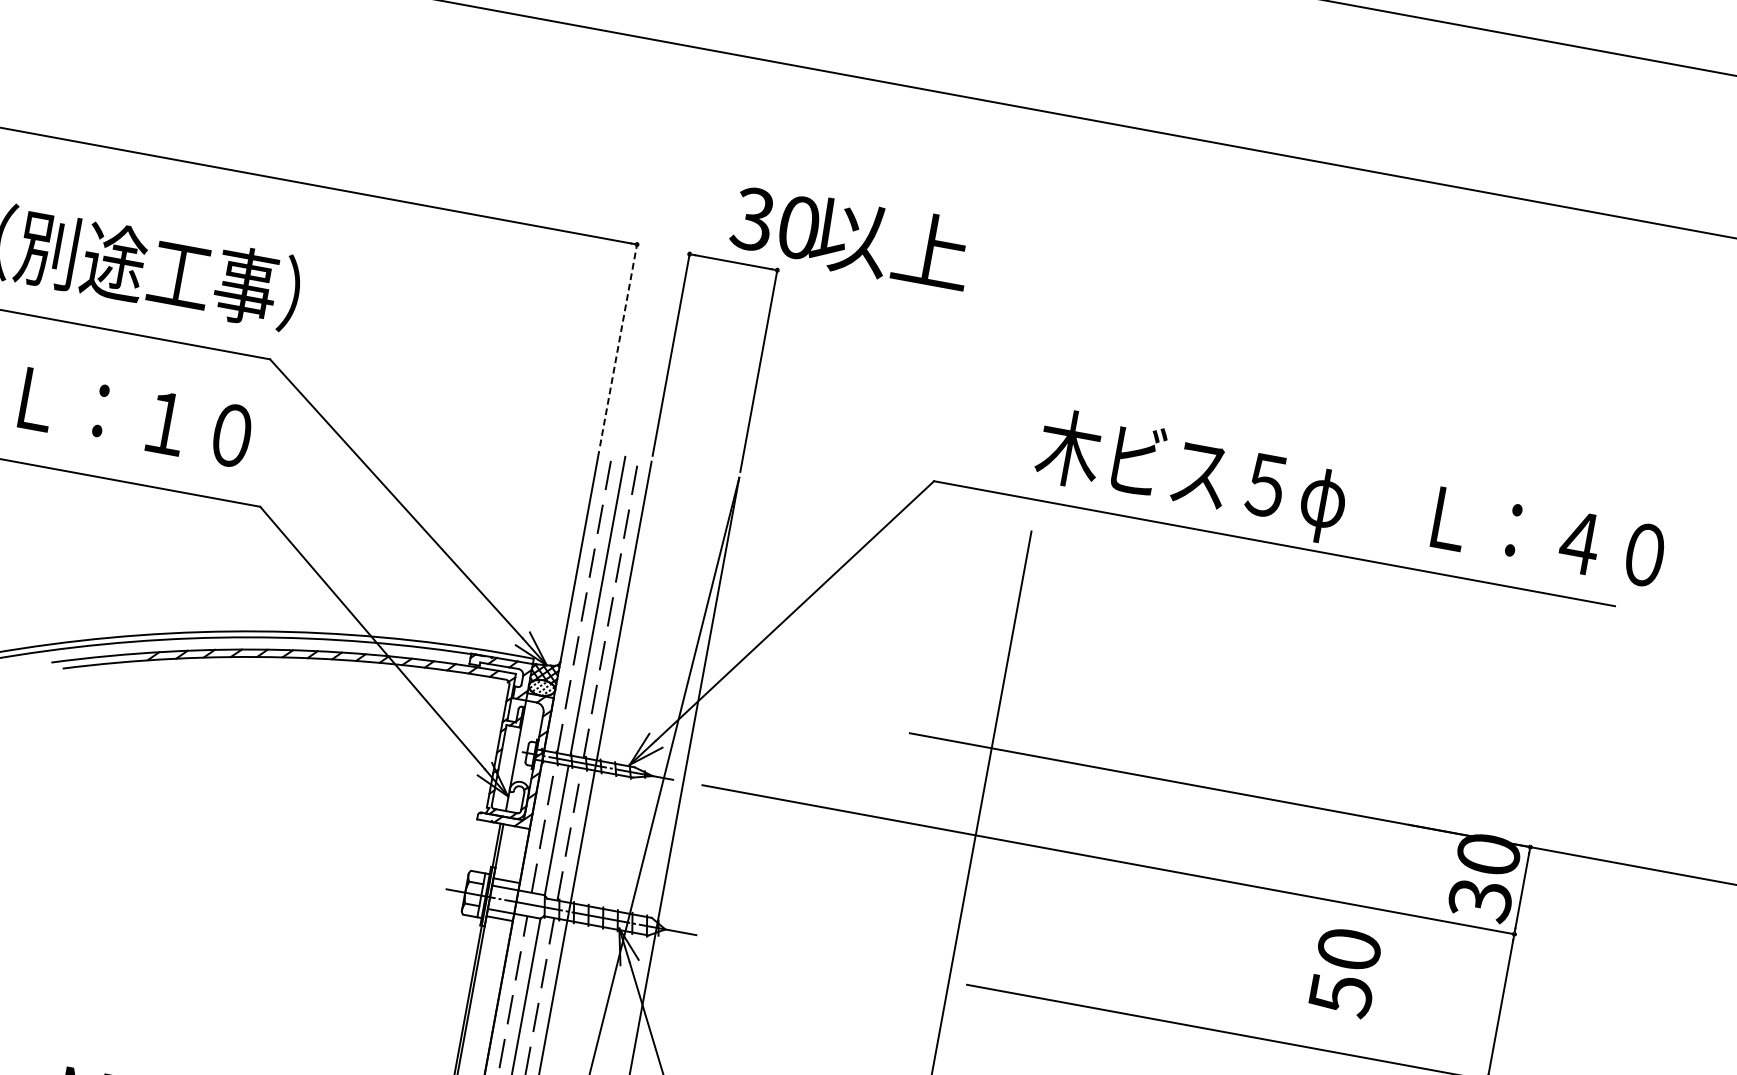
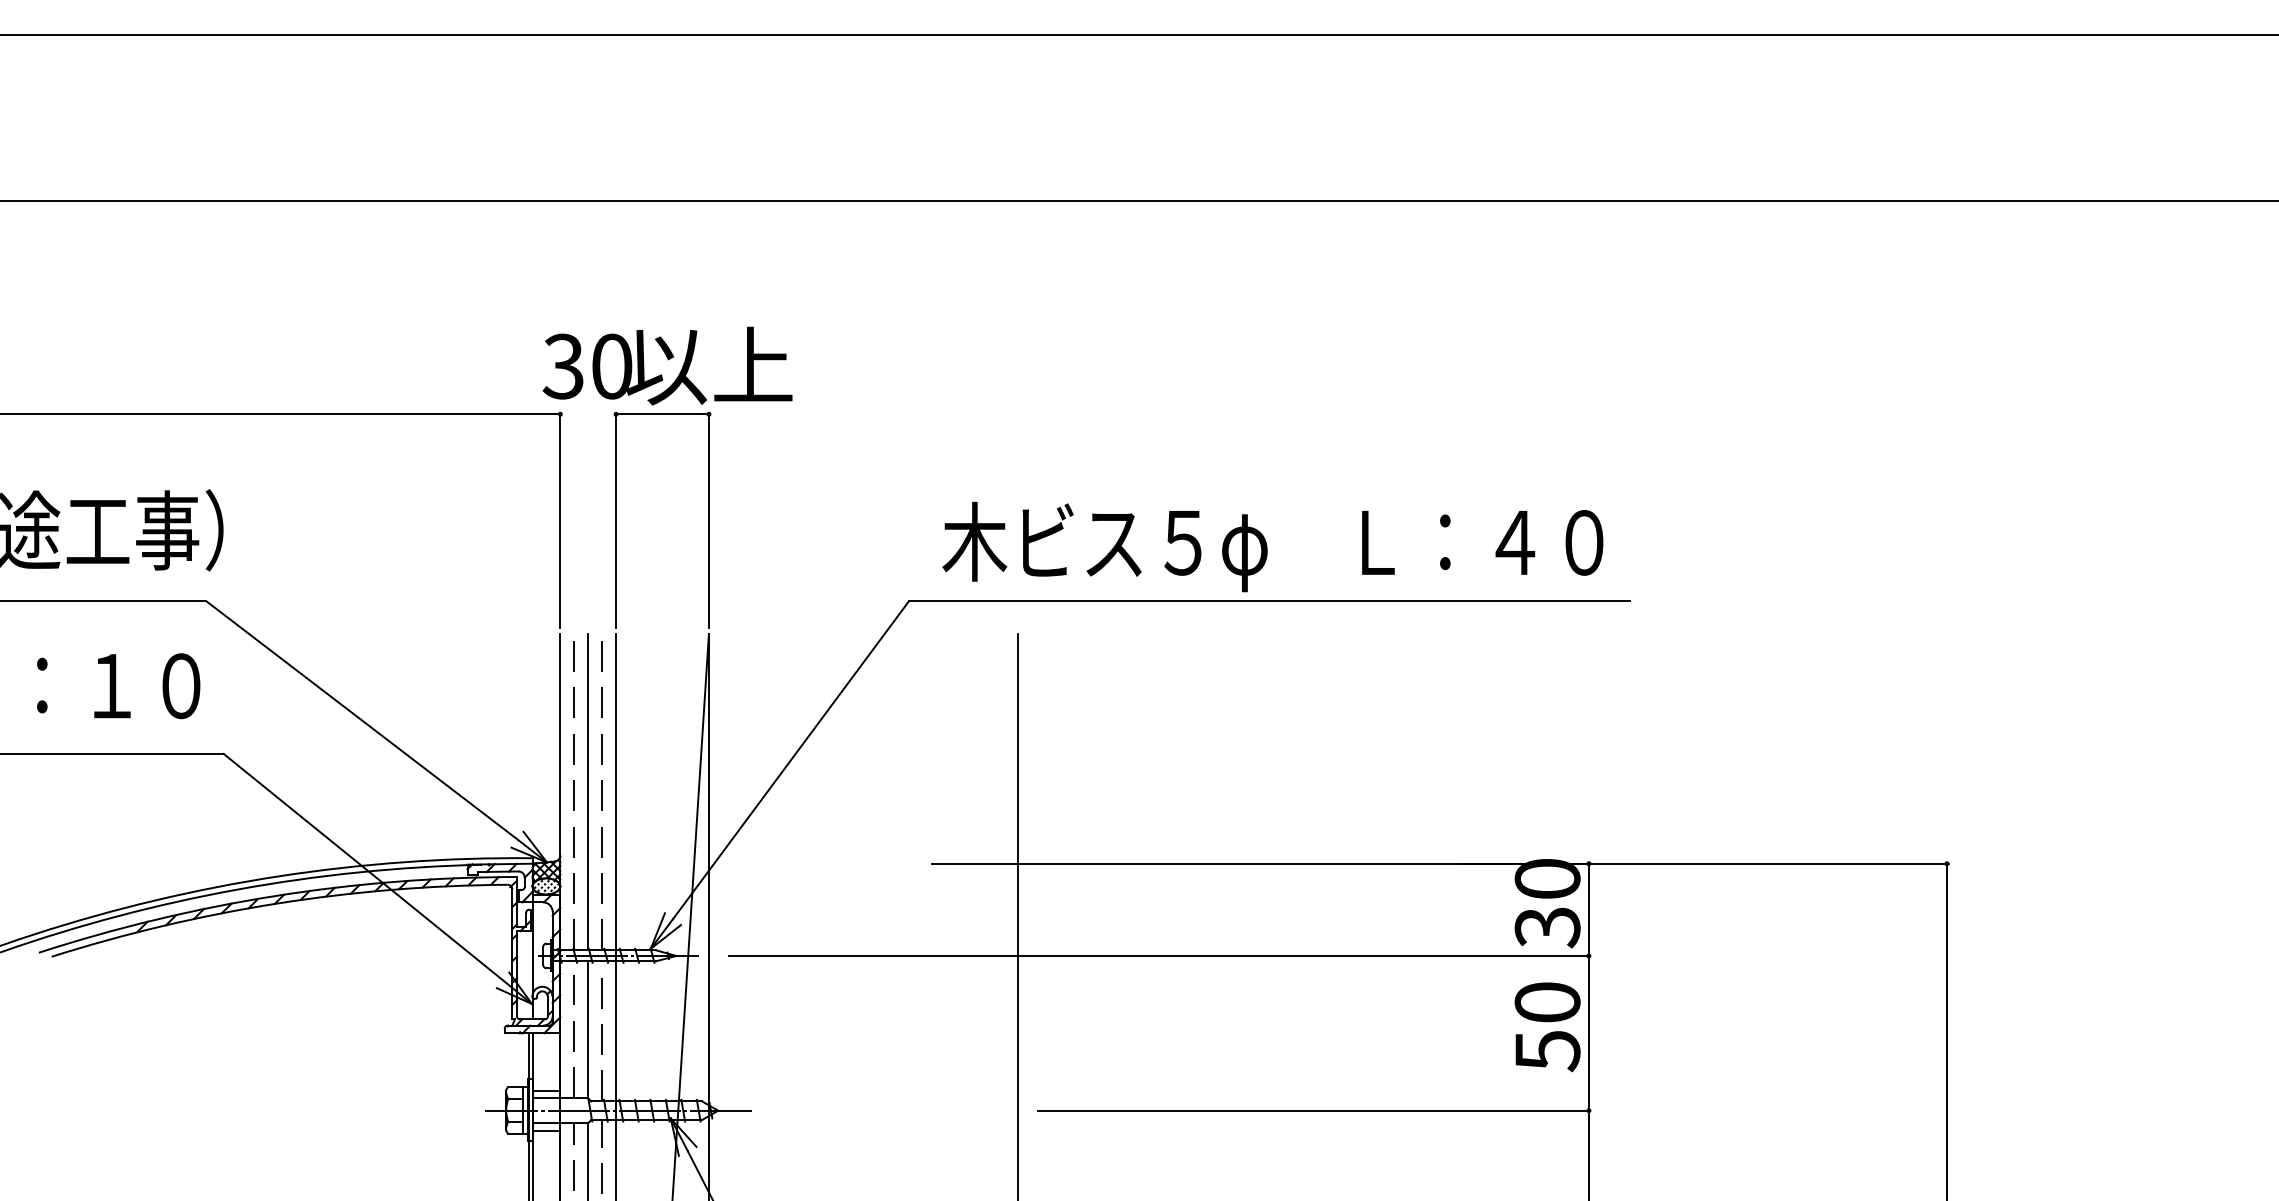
text: (851, 236) -> (667, 365), moved
line: (618, 344) -> (560, 520), dashed -> solid
text: (1349, 504) -> (1272, 546), moved
text: (1344, 972) -> (1547, 1027), moved

